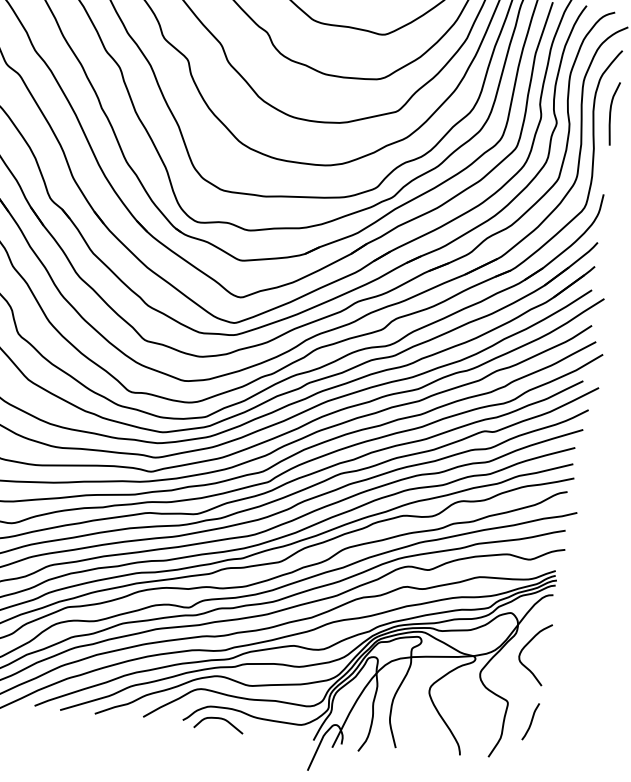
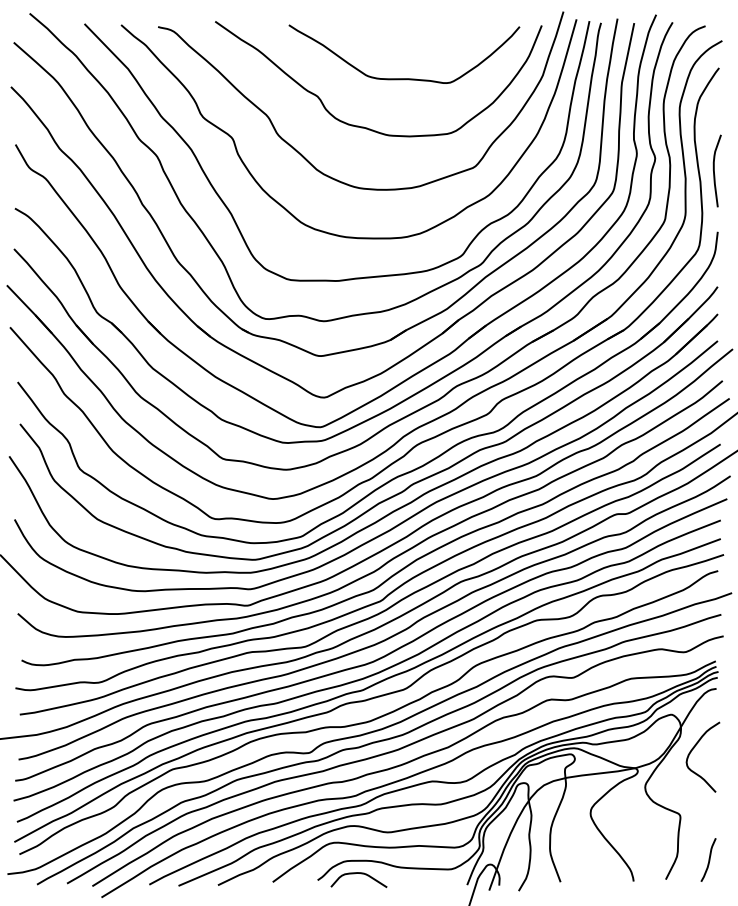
curve: (610, 112) -> (714, 170), moved
curve: (530, 721) -> (708, 859), moved

